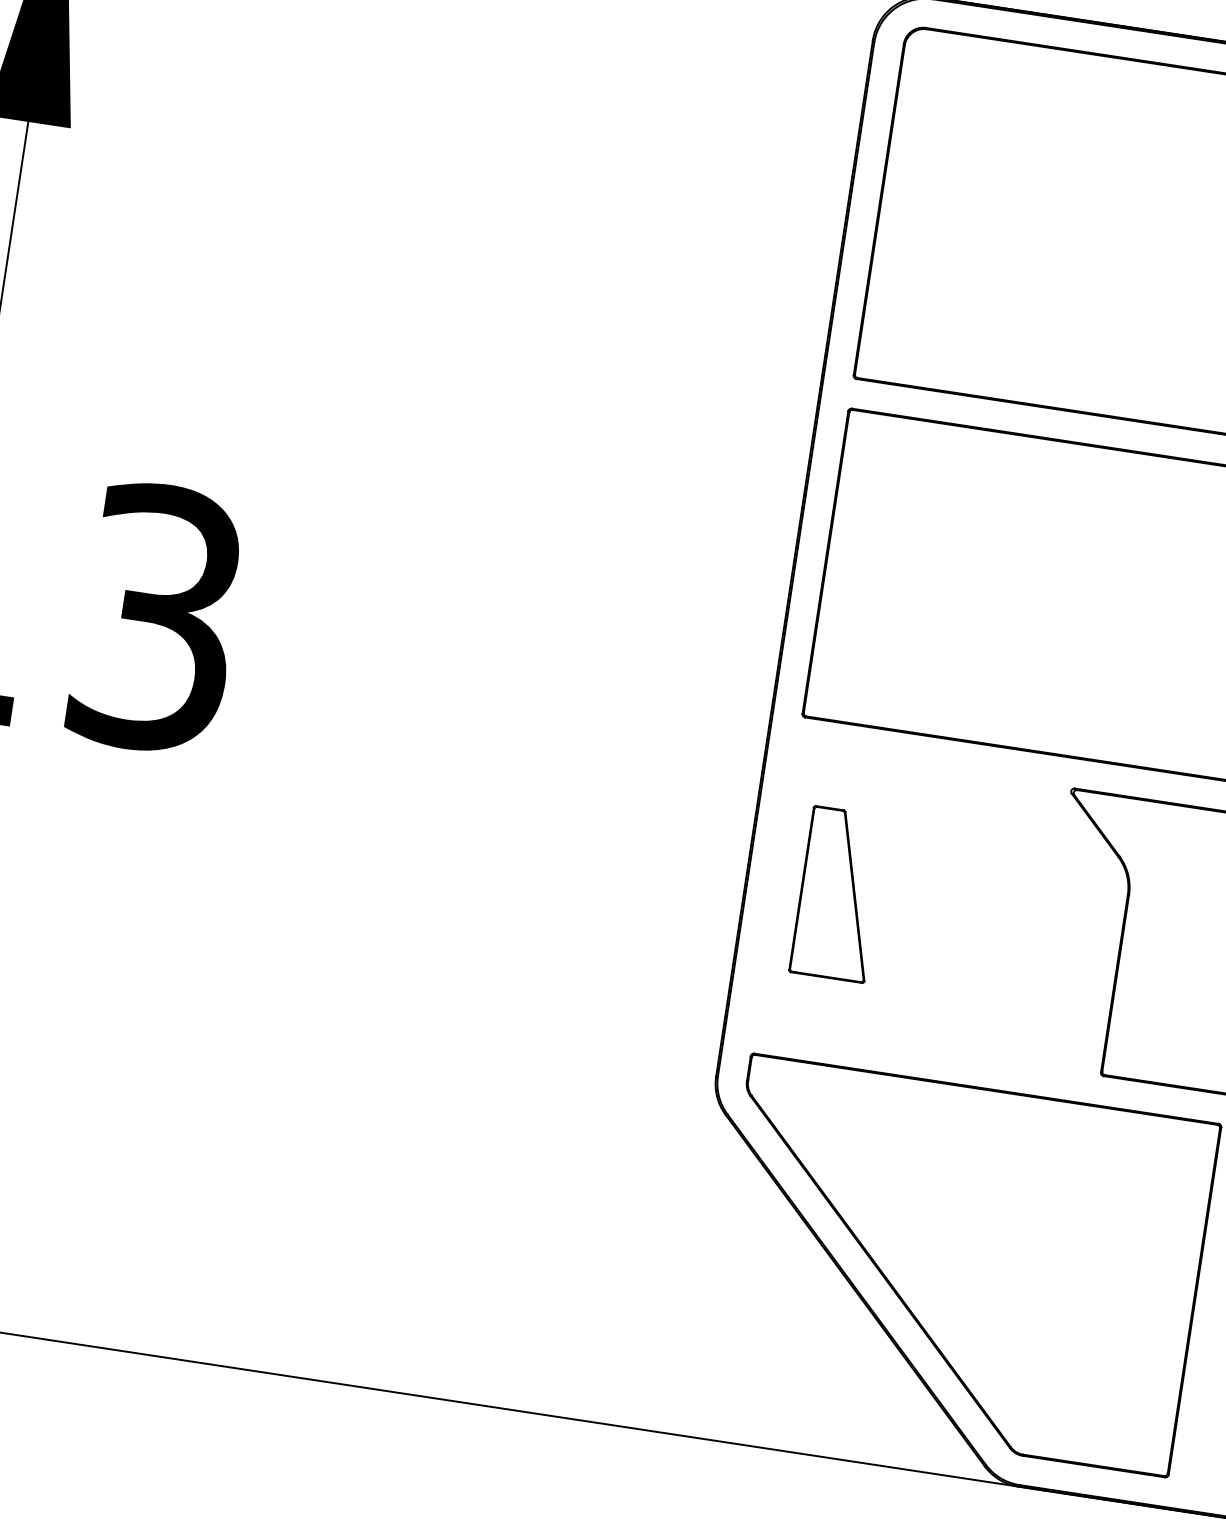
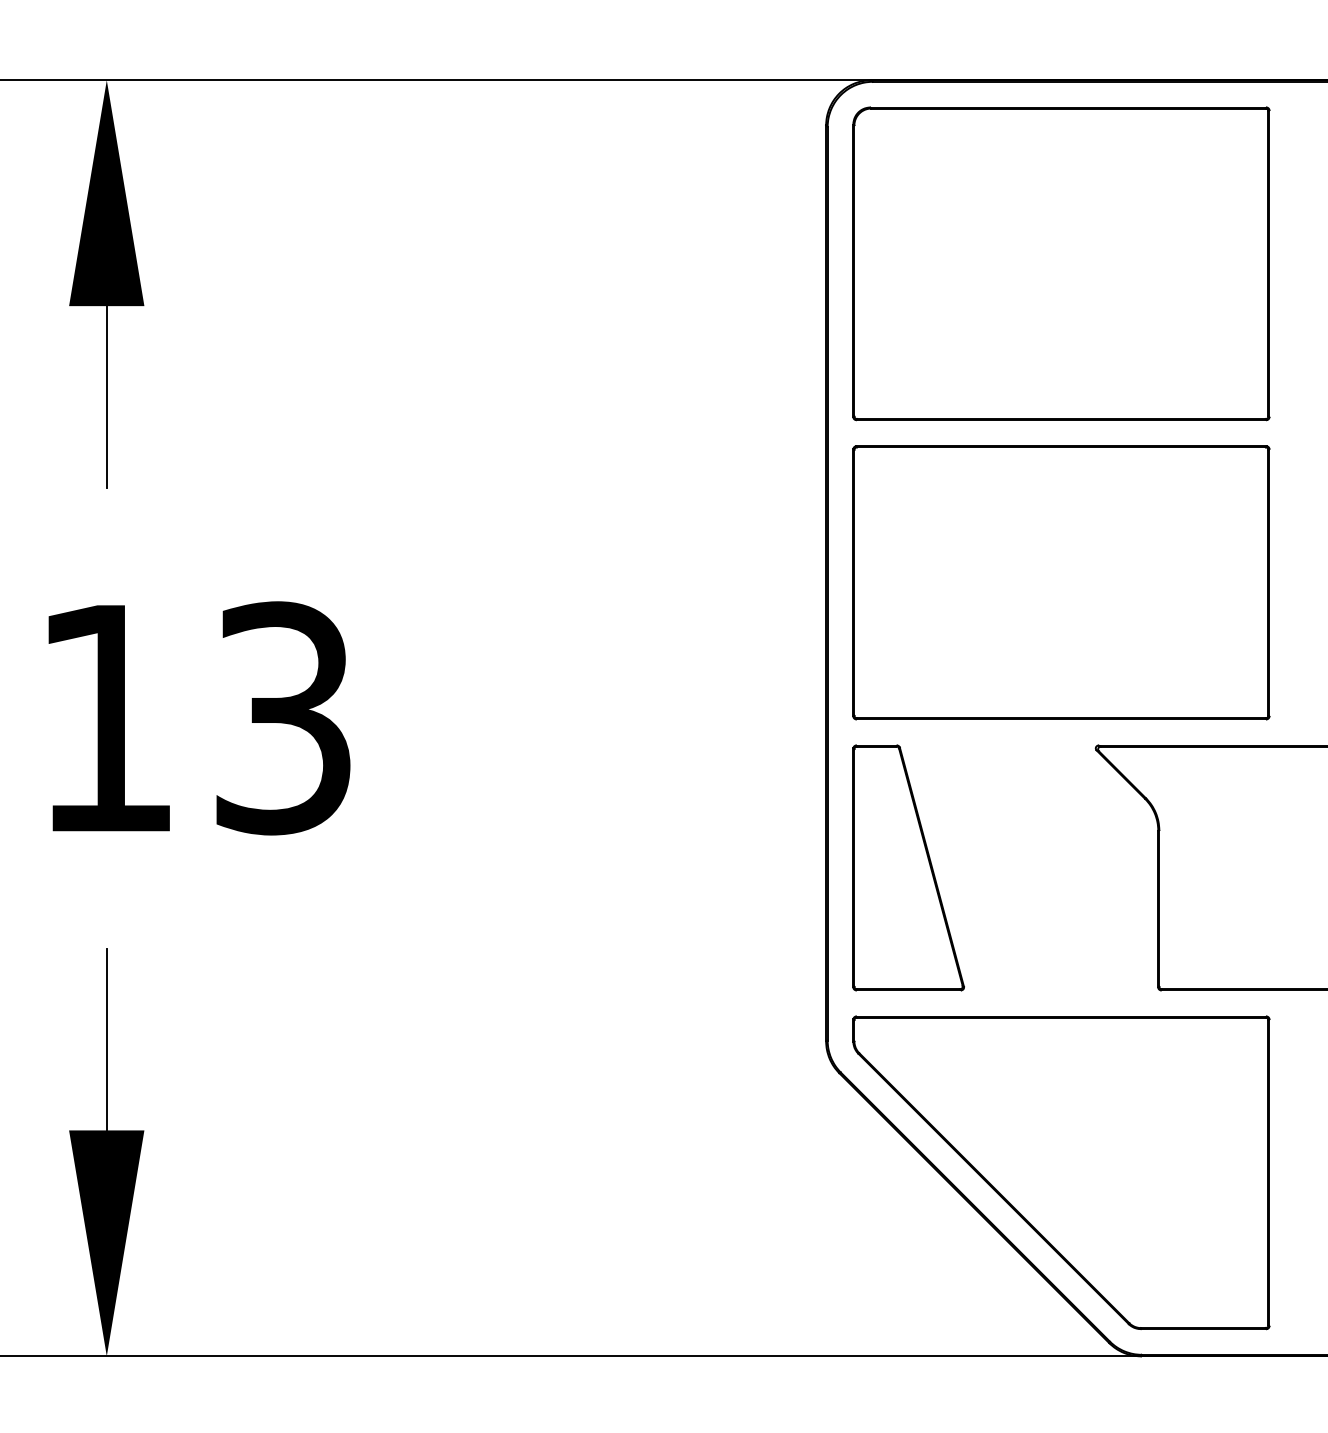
part: (839, 893) -> (908, 867), size x1.67

